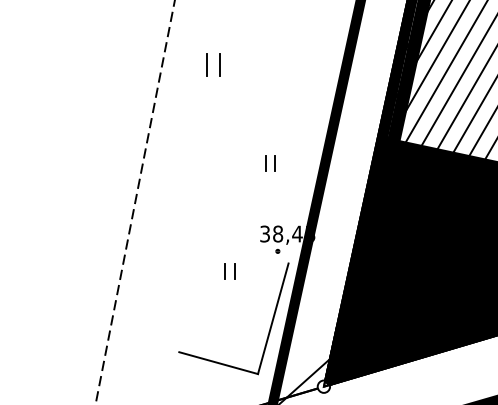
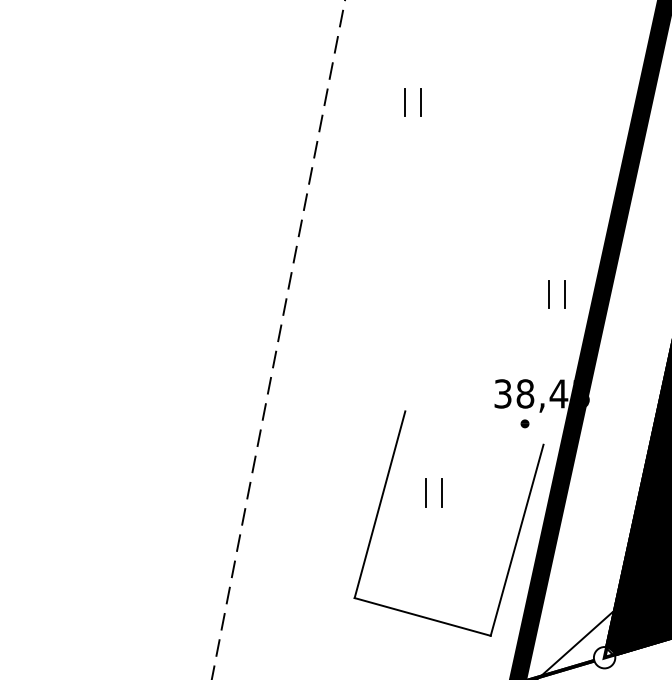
part: (212, 65) -> (412, 102), size x0.71
part: (270, 163) -> (557, 294), moved
part: (229, 271) -> (432, 493), moved
line: (193, 298) -> (379, 505), added

